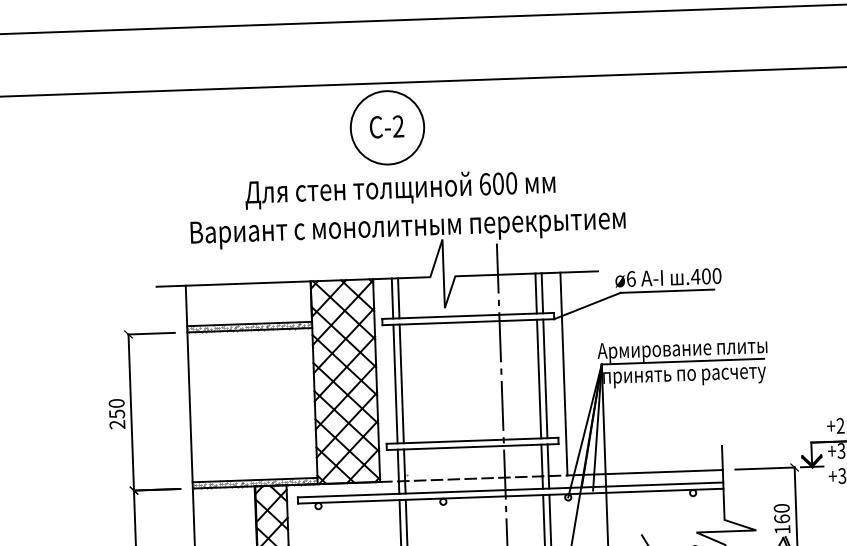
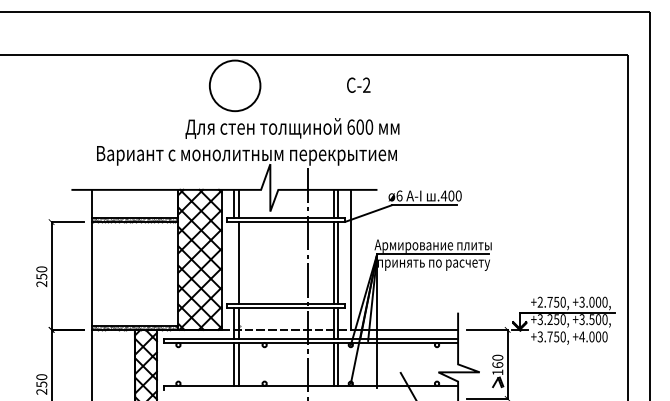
text: (386, 125) -> (358, 84), moved
text: (400, 189) -> (292, 128), moved
line: (395, 383) -> (234, 262), removed

